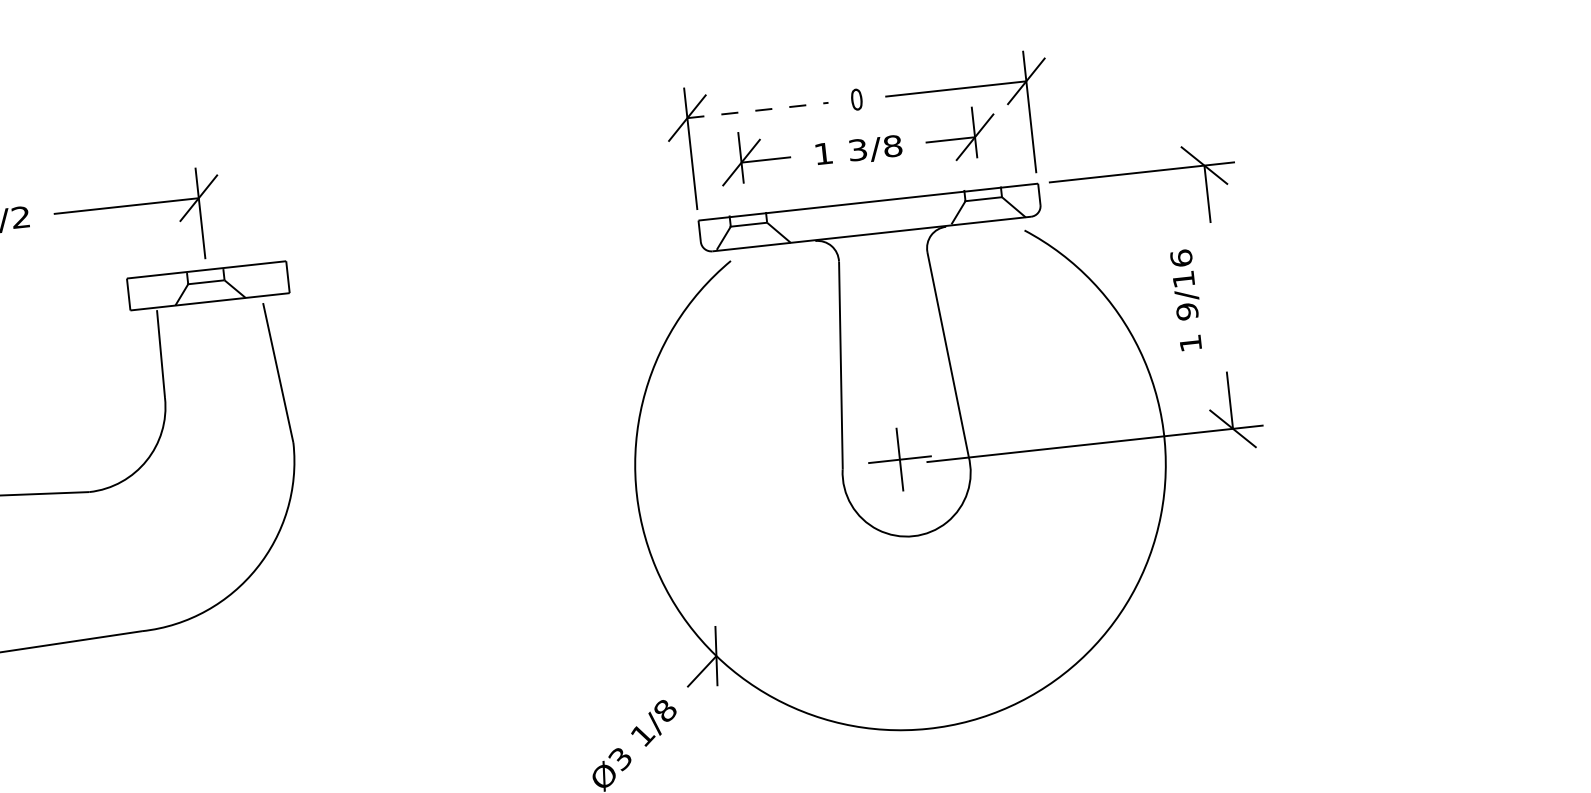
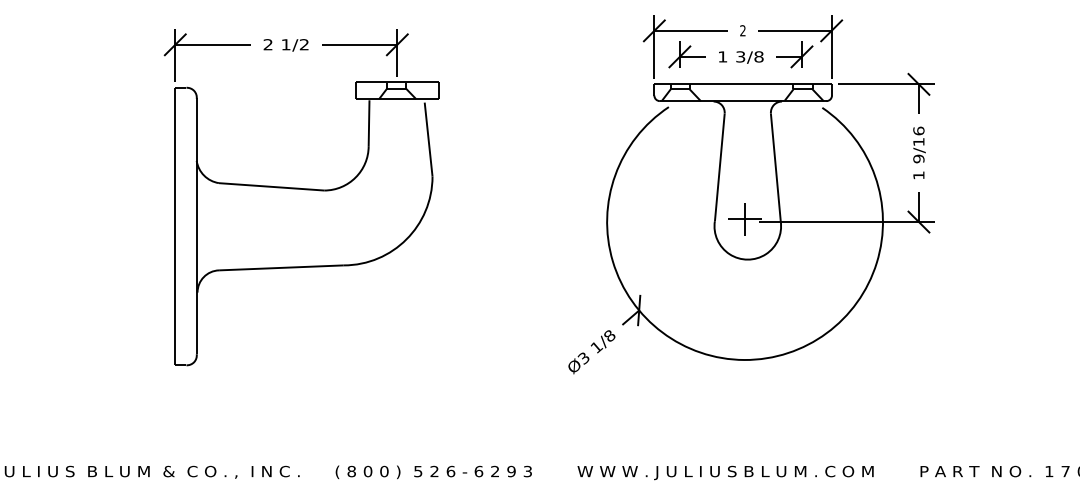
text: (855, 99) -> (742, 30), 0 -> 2
line: (758, 109) -> (691, 30), dashed -> solid
text: (1187, 299) -> (919, 152), moved

